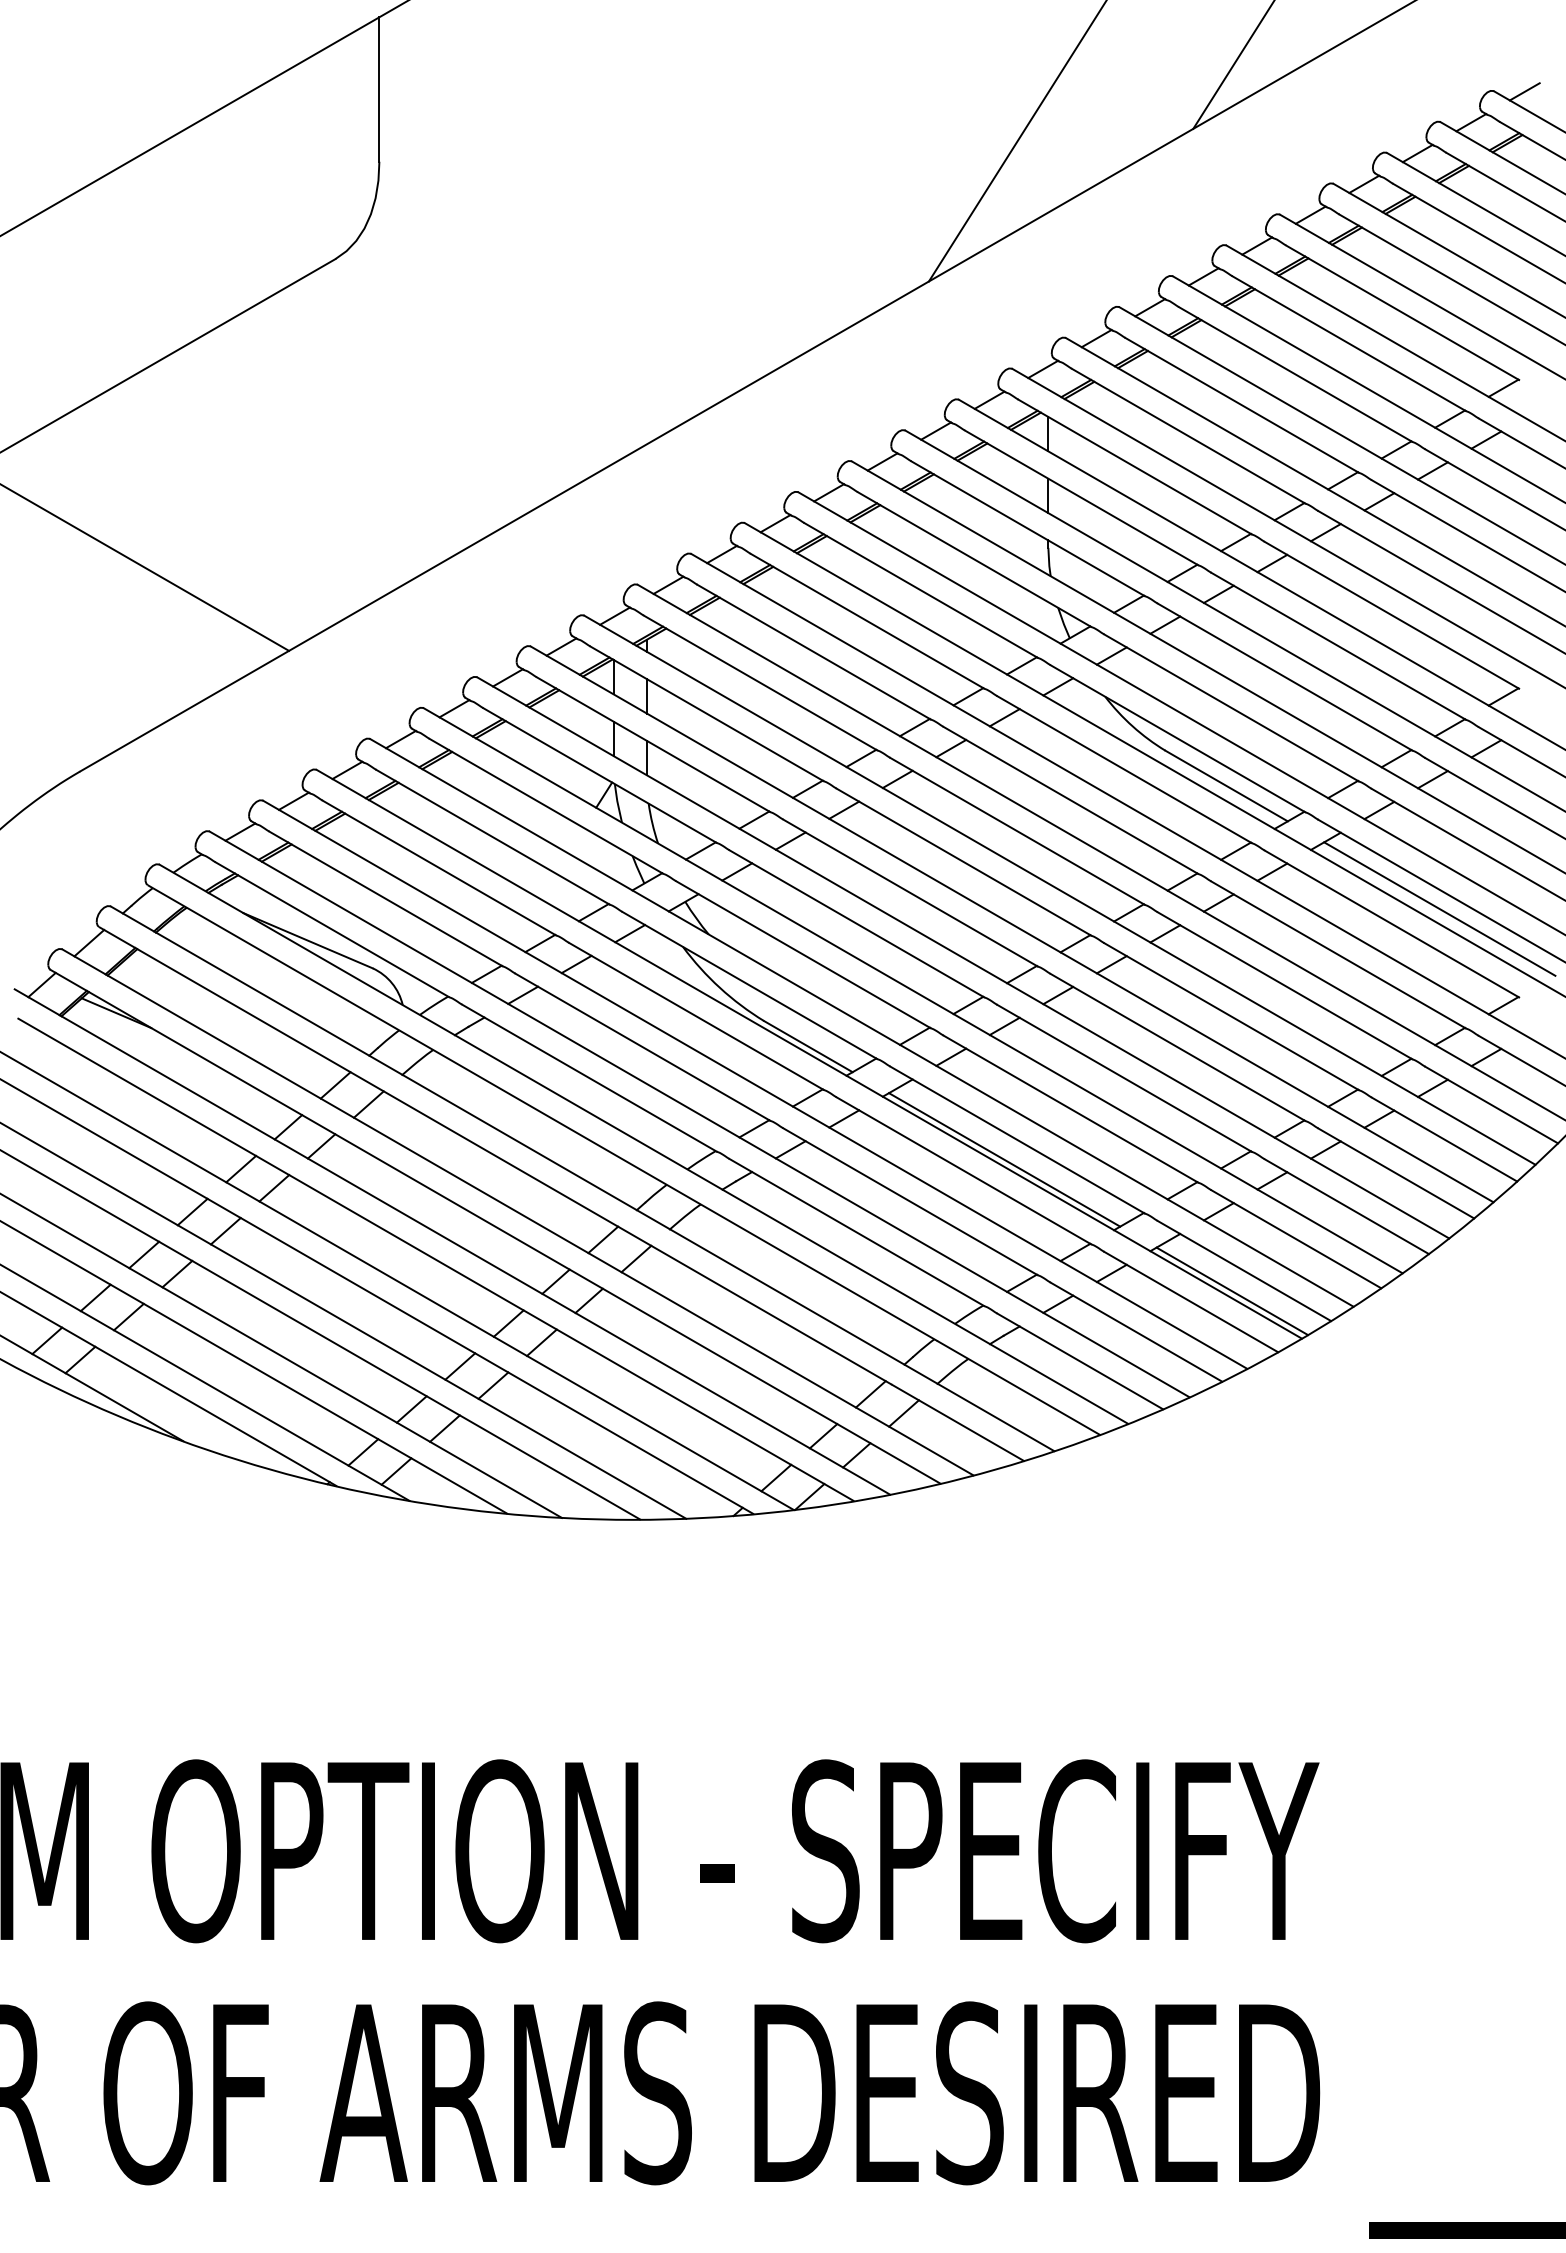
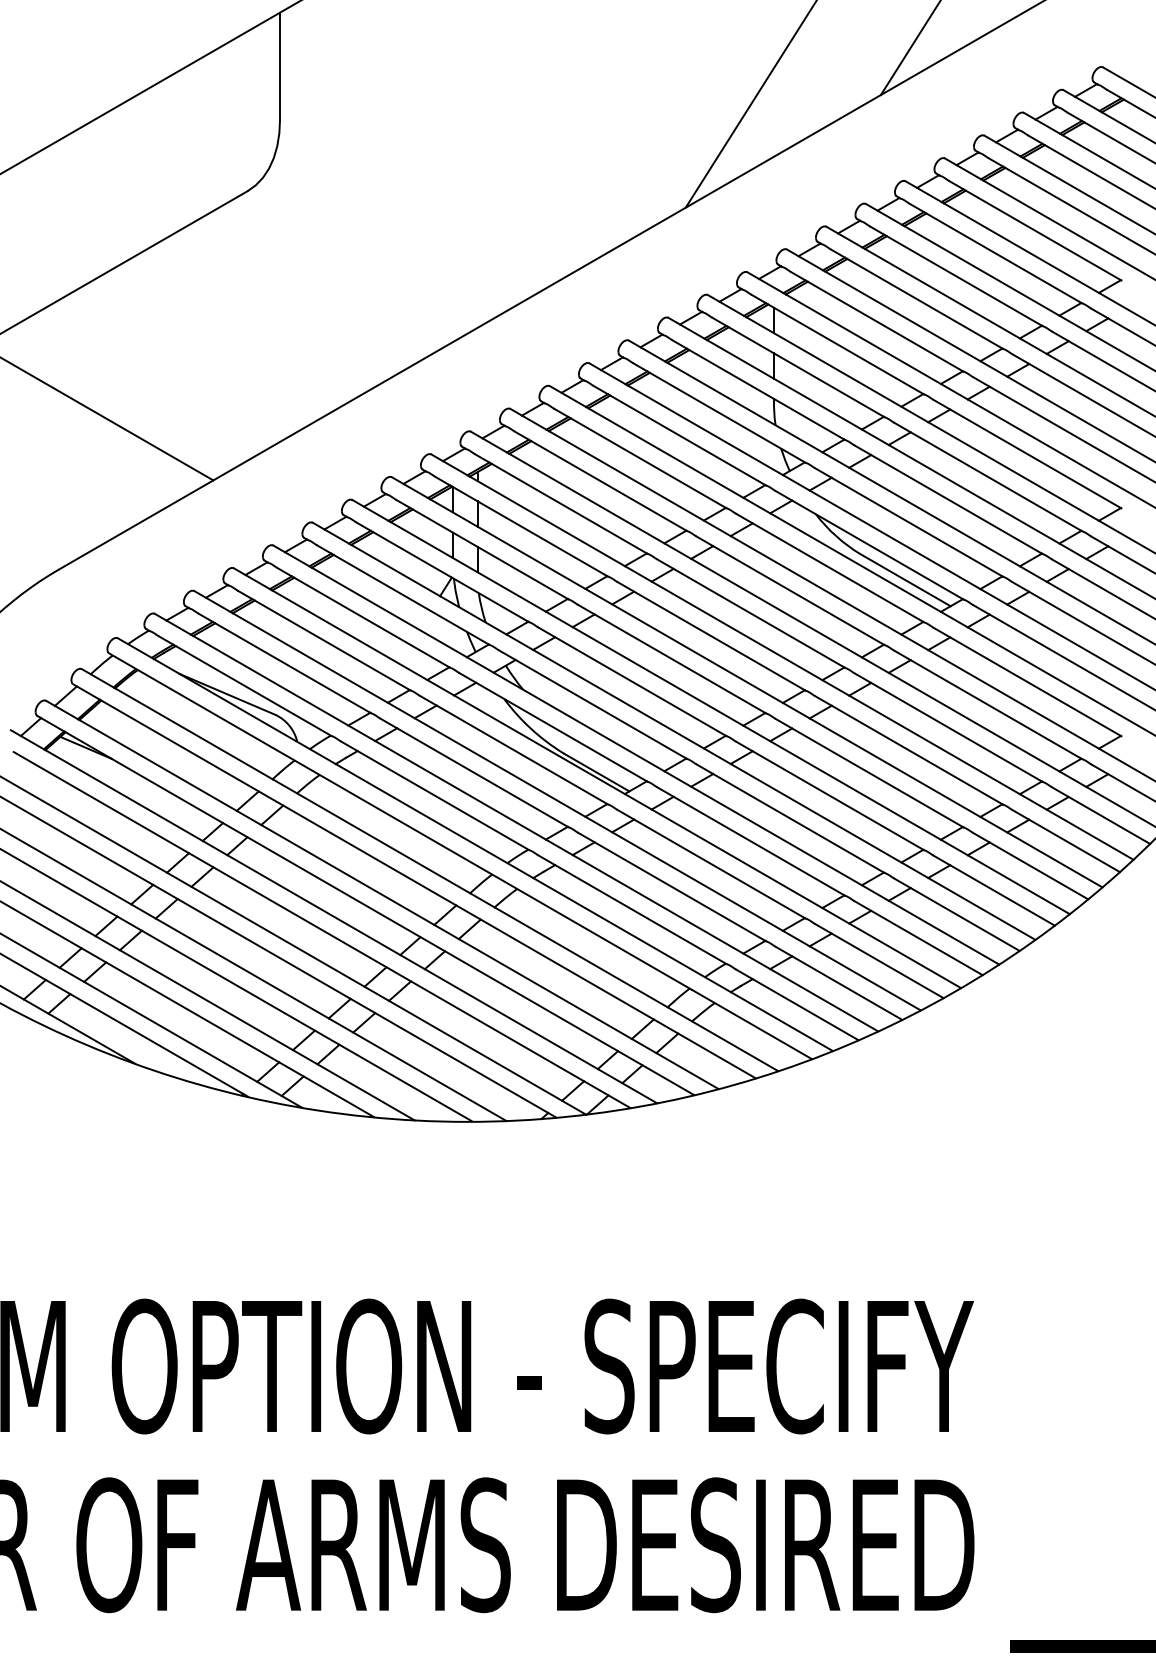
line: (1524, 91) -> (1125, 67), removed
line: (1439, 908) -> (1062, 670), removed
line: (1004, 1159) -> (741, 855), removed
line: (1231, 1291) -> (909, 953), removed

